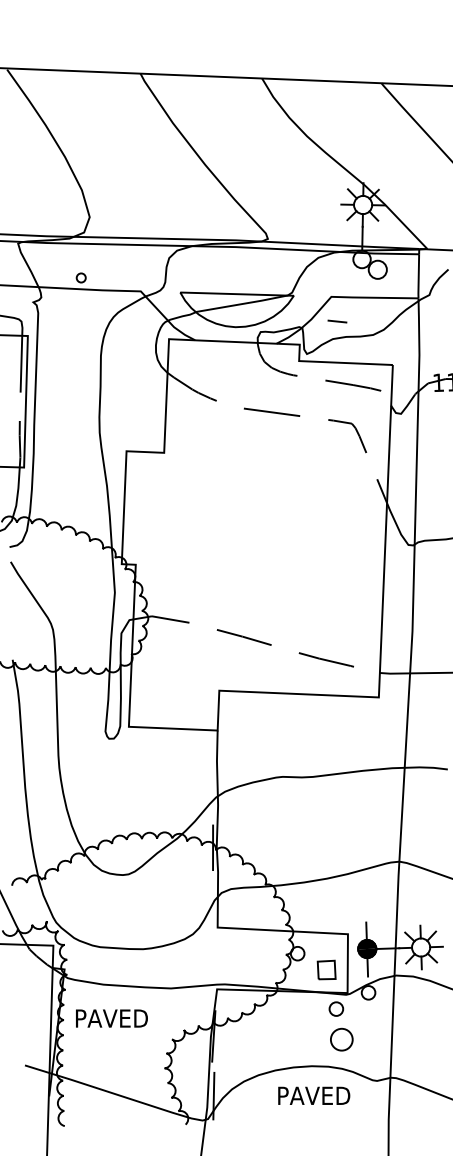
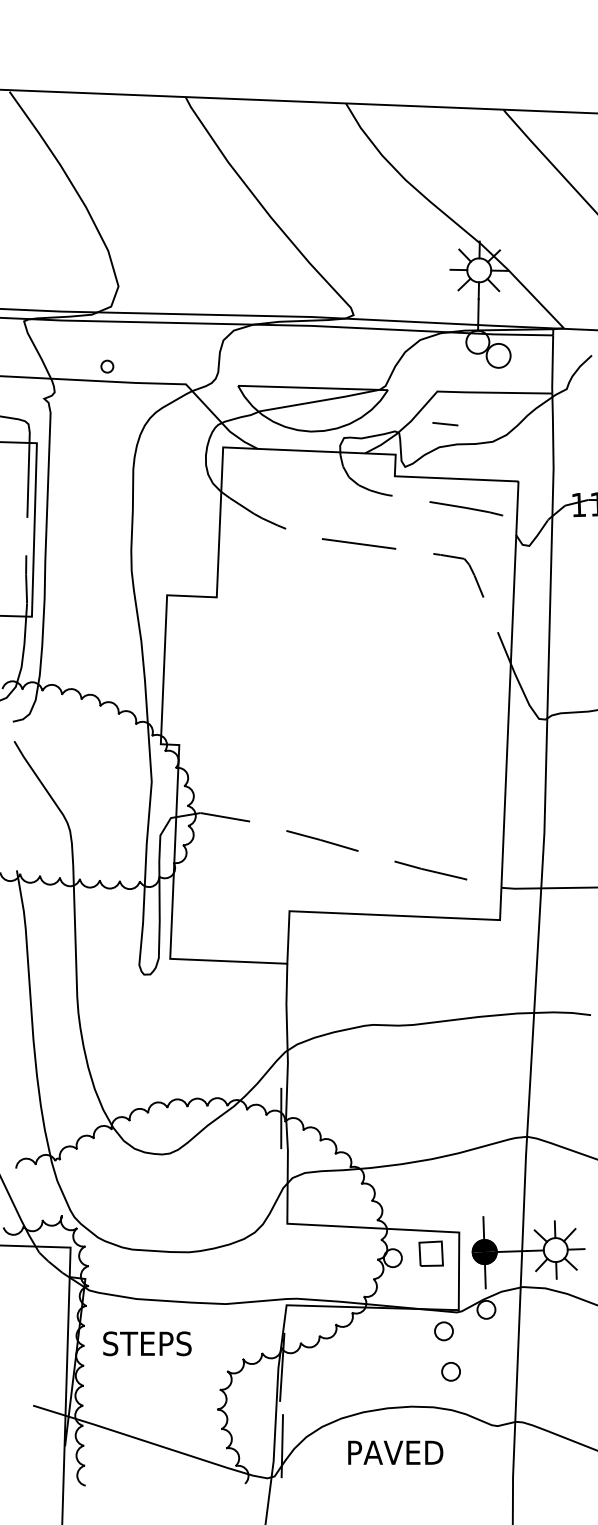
part: (326, 969) -> (430, 1253), moved
text: (111, 1018) -> (147, 1343), PAVED -> STEPS
part: (341, 1039) -> (450, 1371), size x0.62
text: (314, 1095) -> (395, 1452), moved

